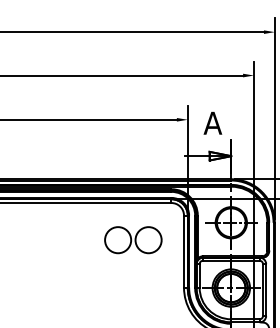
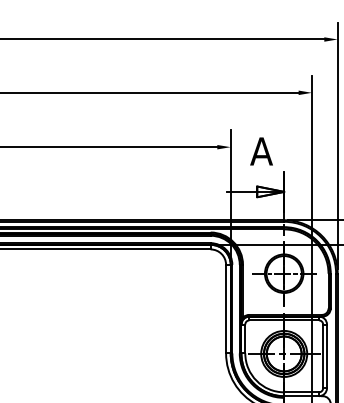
part: (133, 240) -> (164, 295), removed

